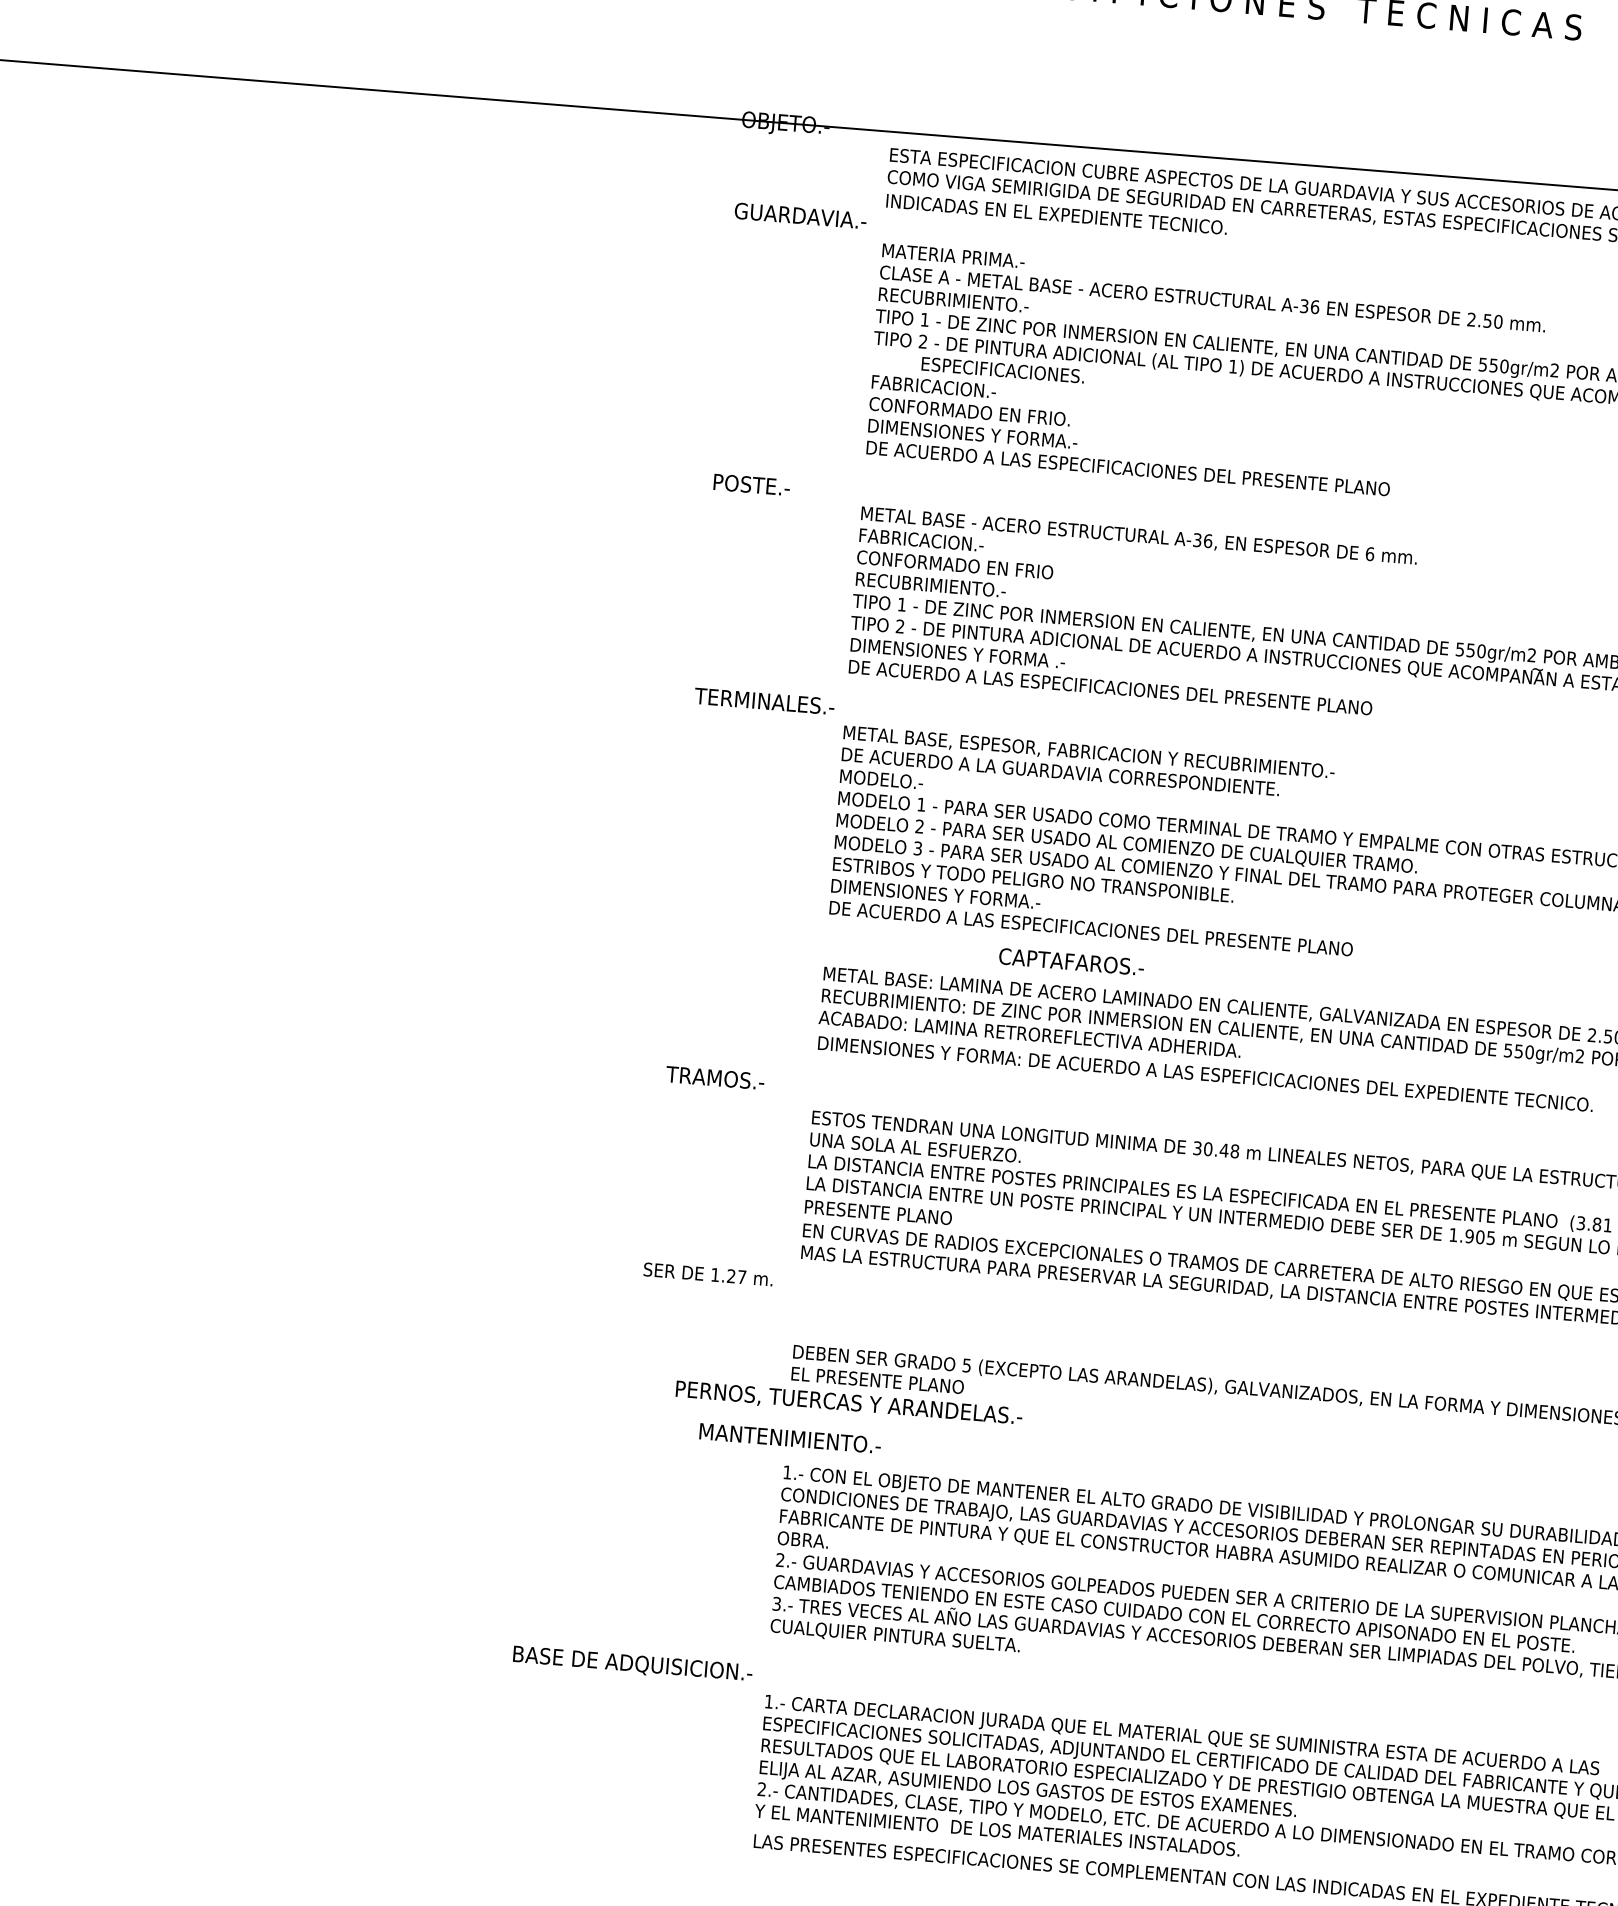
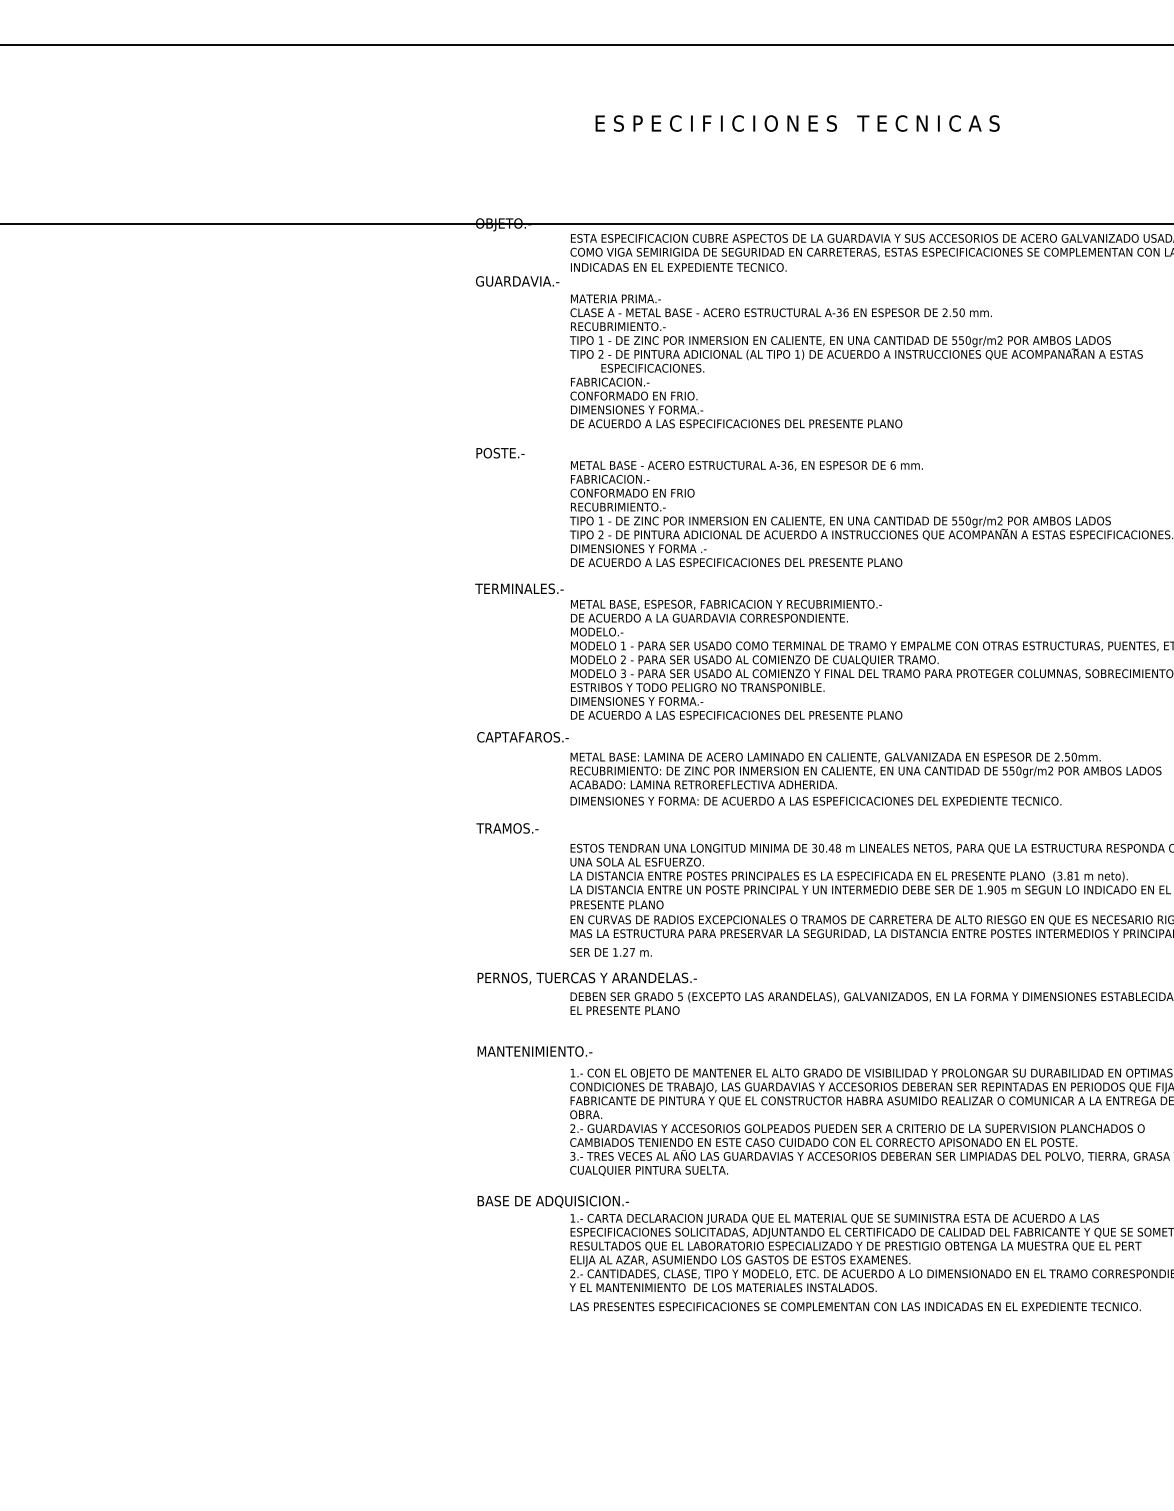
text: (1070, 962) -> (522, 737), moved
text: (707, 1274) -> (610, 952), moved
text: (847, 1403) -> (586, 978), moved
text: (789, 1438) -> (534, 1051), moved
text: (631, 1663) -> (552, 1201), moved

